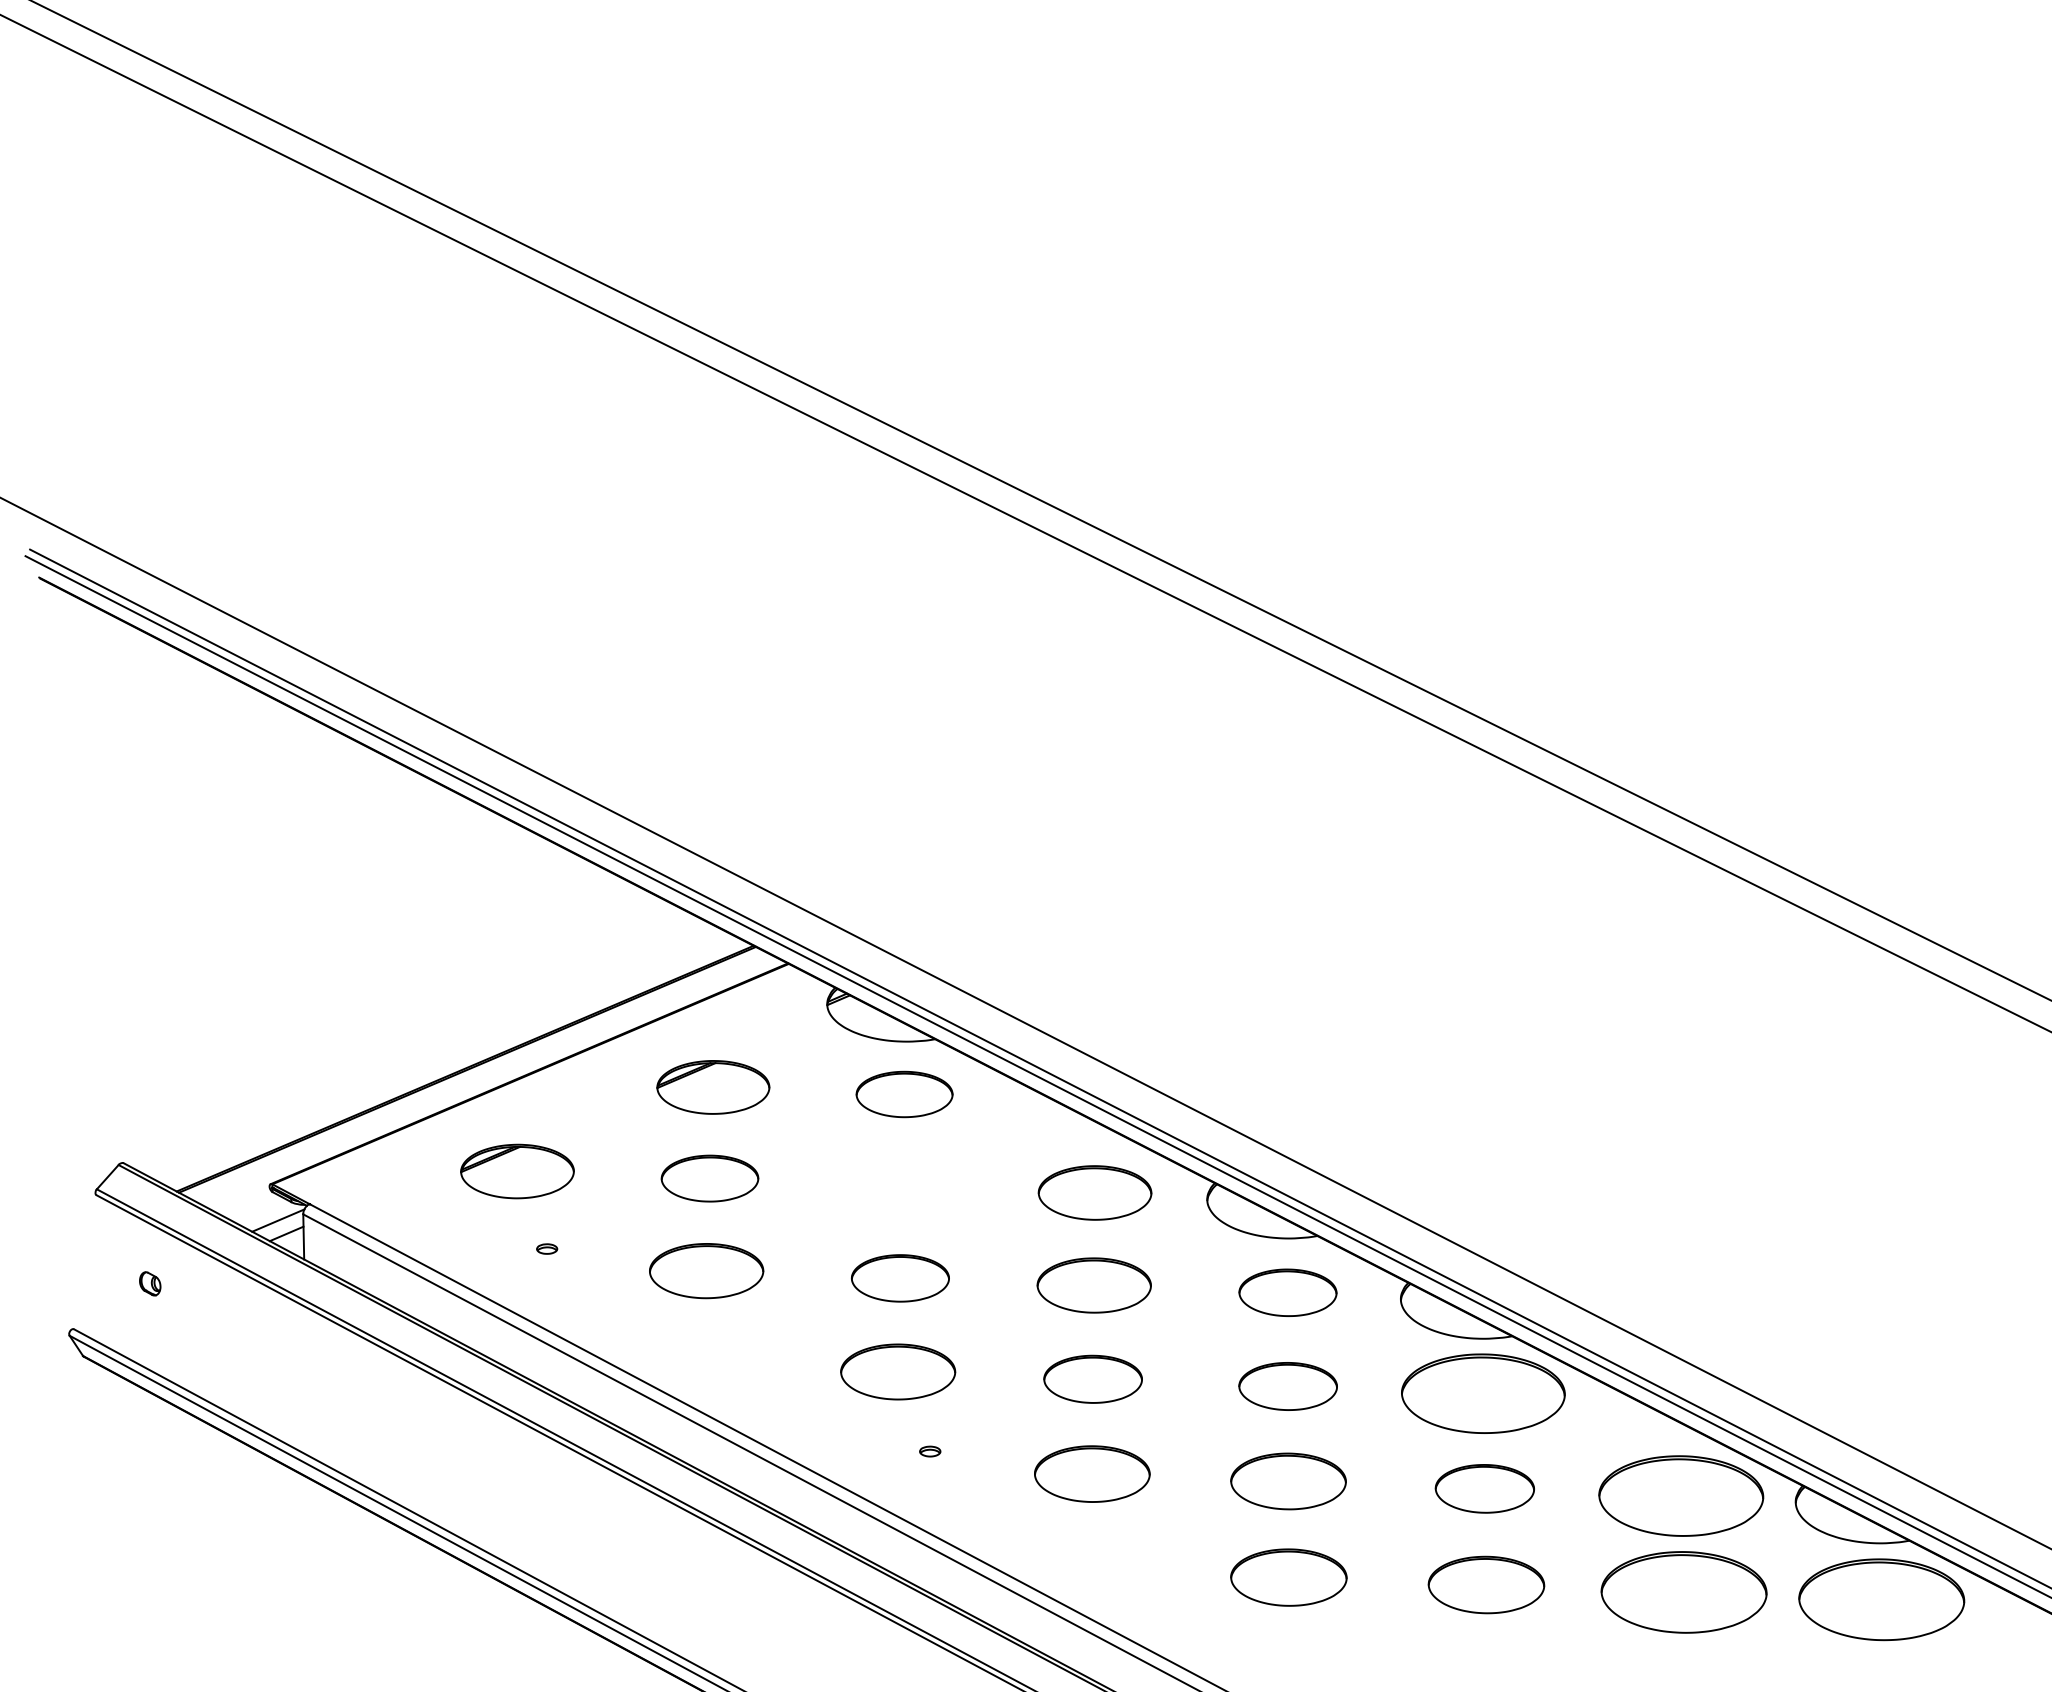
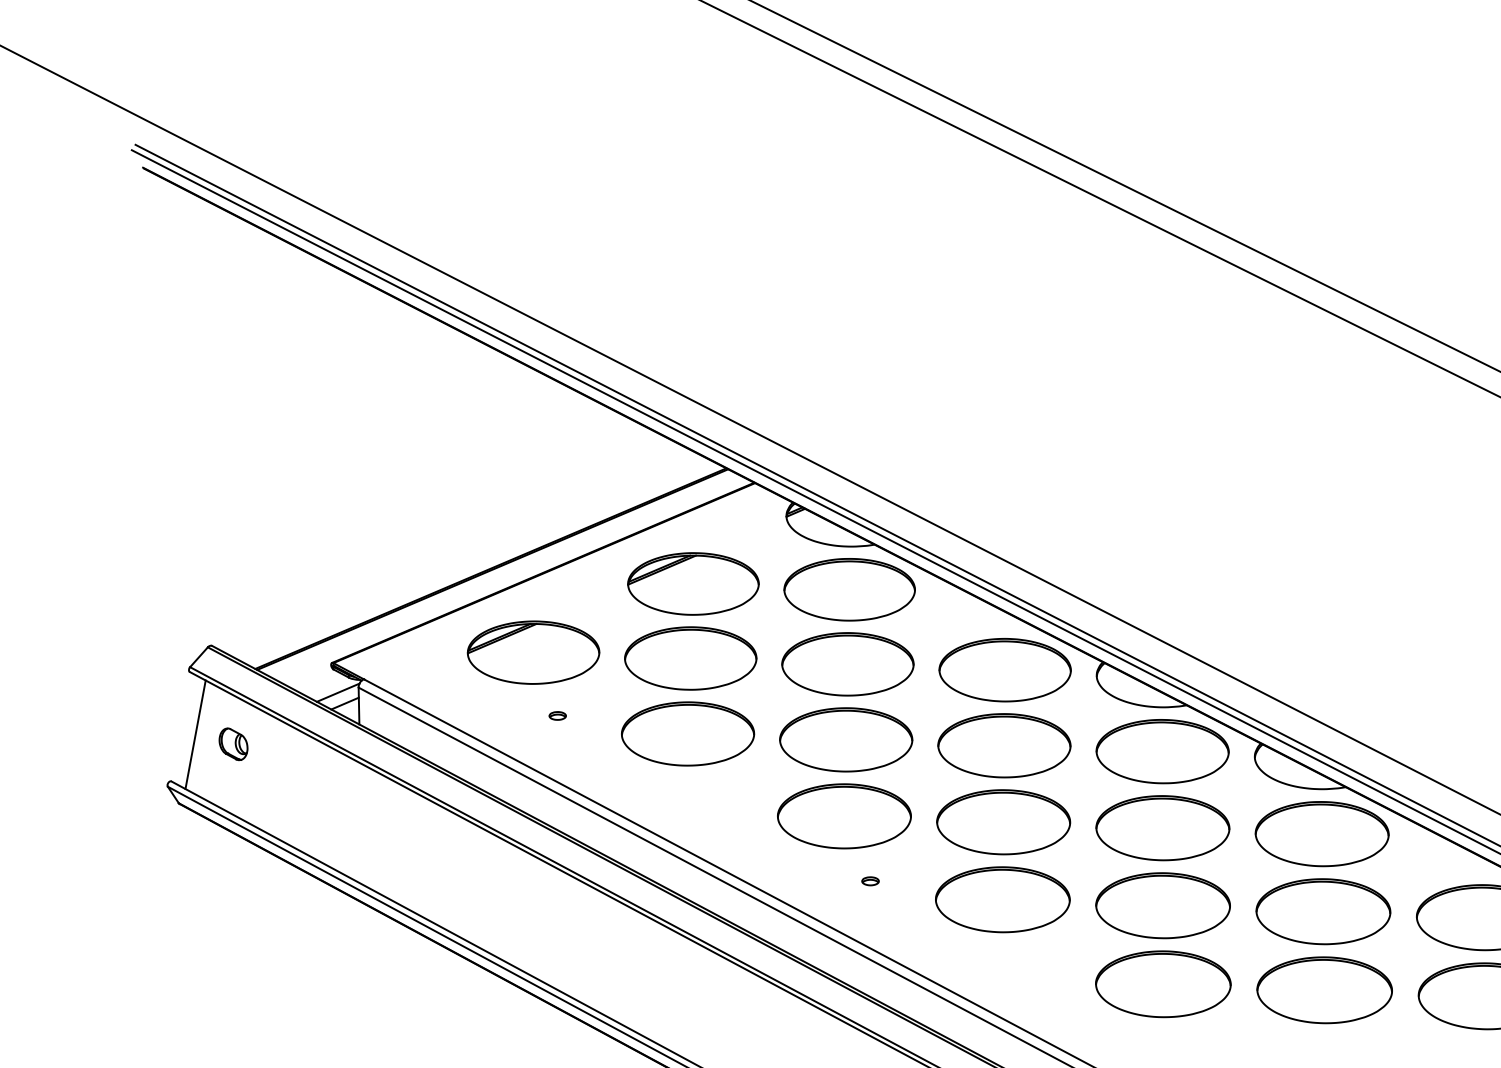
part: (713, 1087) -> (693, 584), size x1.43
part: (904, 1094) -> (849, 589), size x1.67
part: (517, 1171) -> (533, 652), size x1.43
part: (709, 1178) -> (690, 658), size x1.67
part: (902, 1185) -> (847, 664), added
part: (1094, 1192) -> (1004, 669), size x1.43
part: (706, 1270) -> (687, 733), size x1.43
line: (103, 1271) -> (195, 734), added
part: (900, 1278) -> (846, 740), size x1.67
part: (150, 1283) -> (233, 744), size x1.67
part: (1094, 1285) -> (1004, 745), size x1.43
part: (1287, 1292) -> (1162, 751), size x1.67
part: (897, 1371) -> (843, 815), size x1.43
part: (1092, 1379) -> (1003, 822), size x1.67
part: (1287, 1386) -> (1162, 828), size x1.67
part: (1092, 1473) -> (1003, 899), size x1.43
part: (1288, 1481) -> (1163, 905), size x1.43
part: (1484, 1488) -> (1323, 911), size x1.67
part: (1288, 1577) -> (1163, 984), size x1.43
part: (1486, 1584) -> (1324, 989), size x1.43

